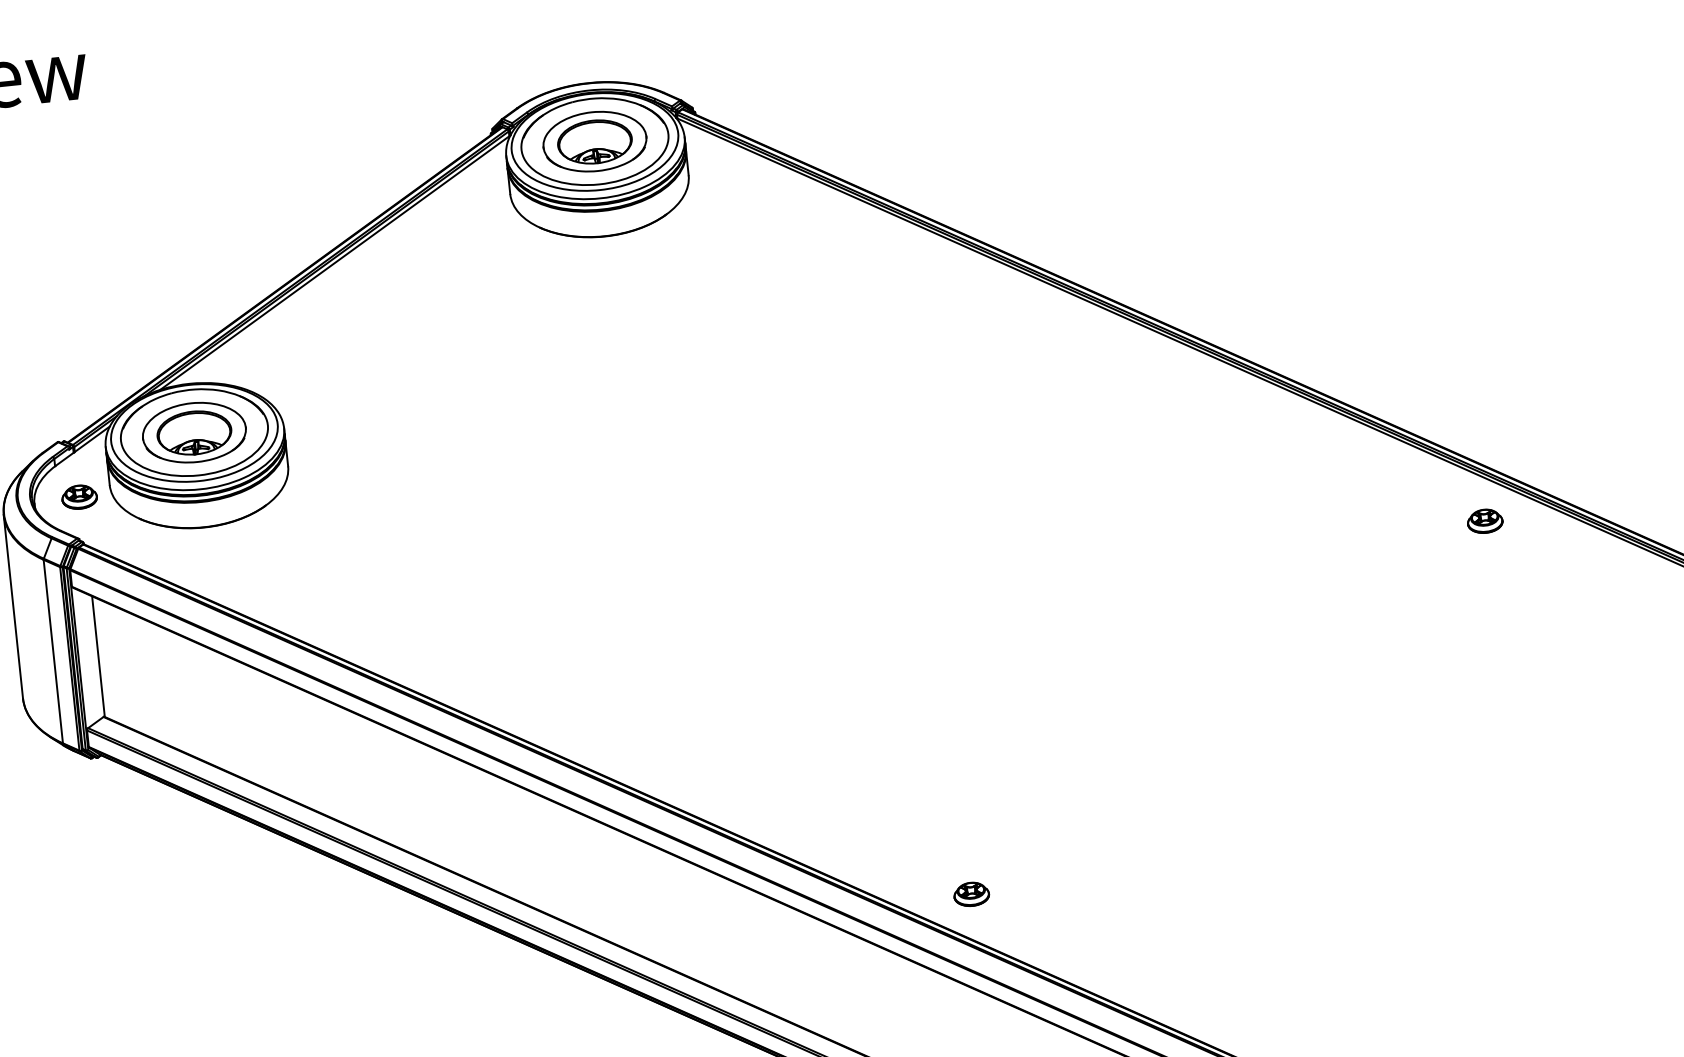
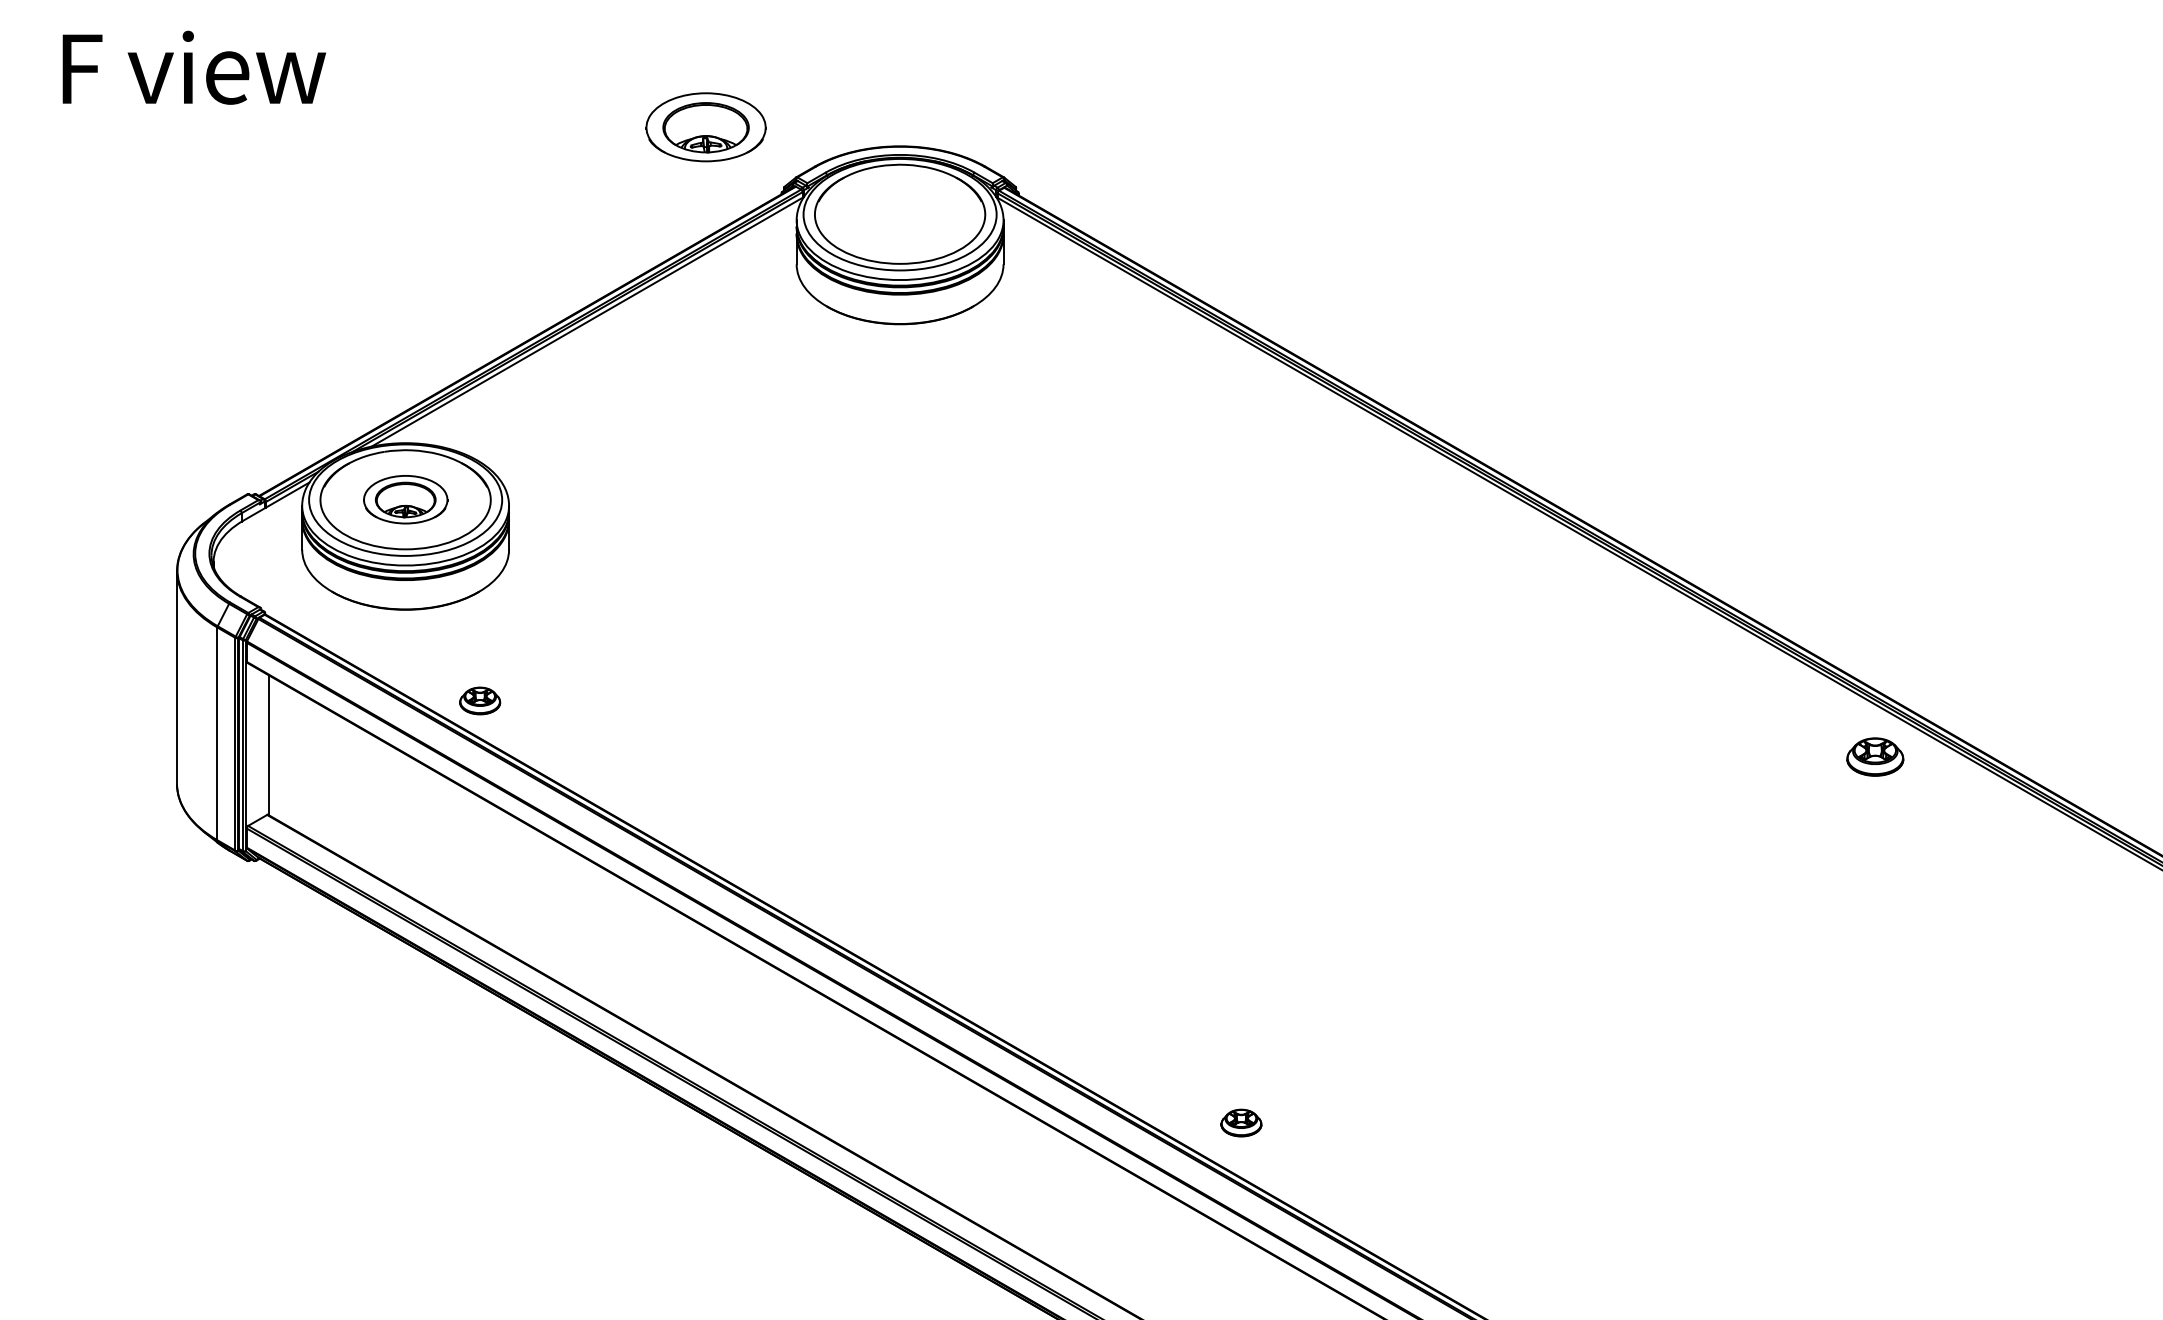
part: (594, 141) -> (705, 127), moved
part: (194, 432) -> (405, 499), size x0.7
part: (79, 496) -> (480, 700), moved
part: (1485, 520) -> (1875, 756), size x1.4

